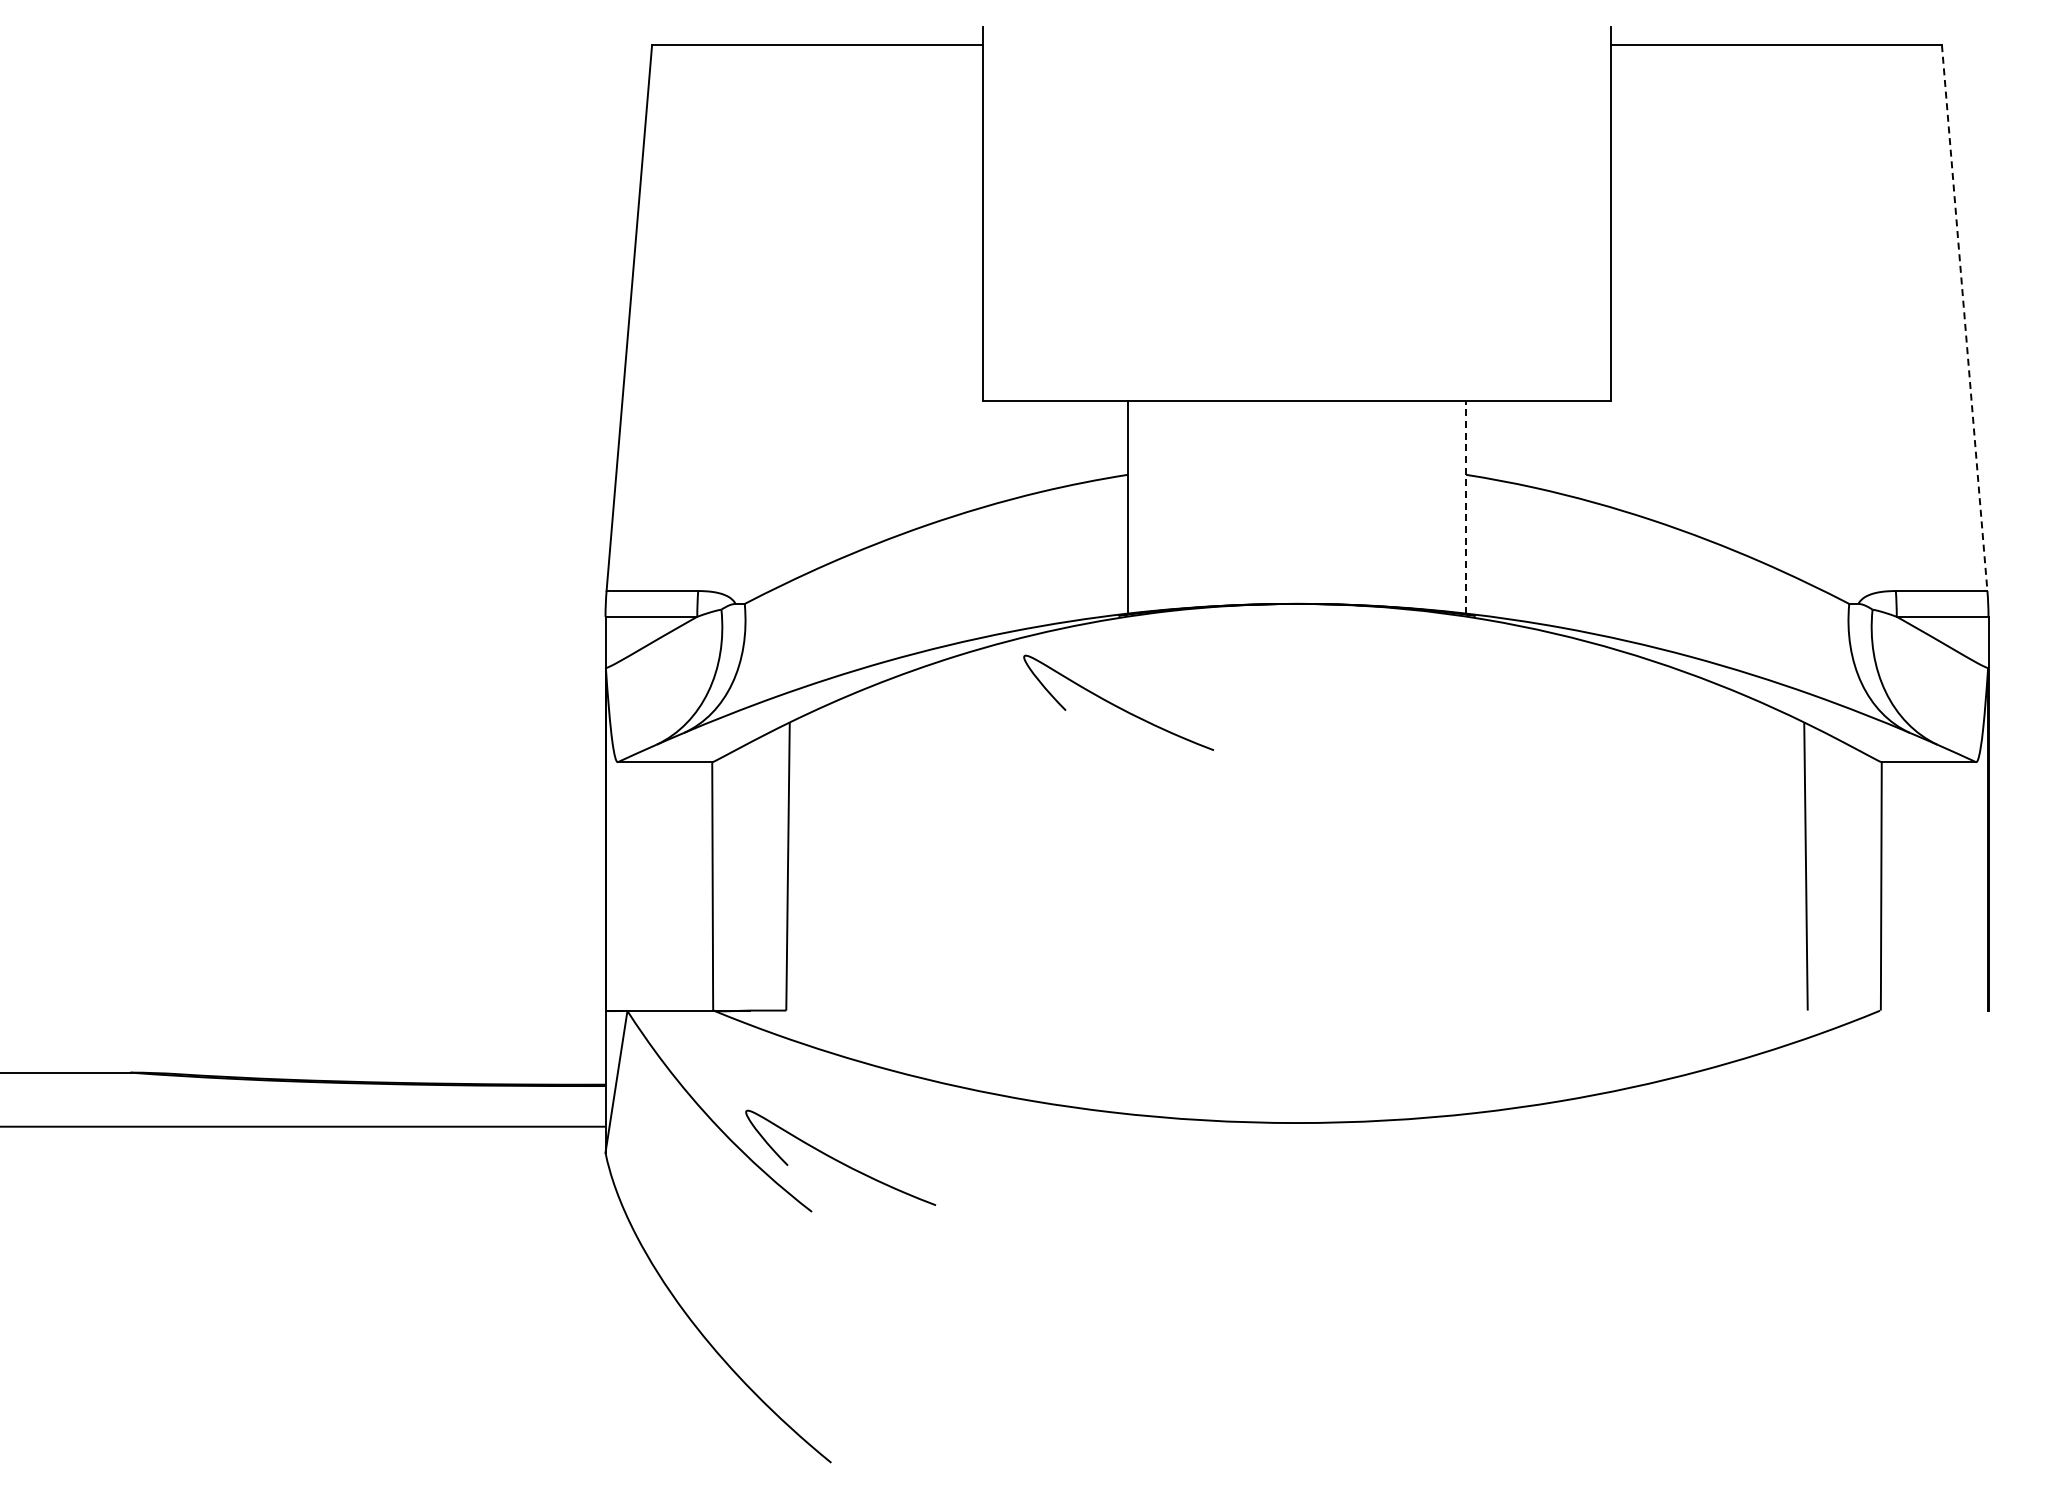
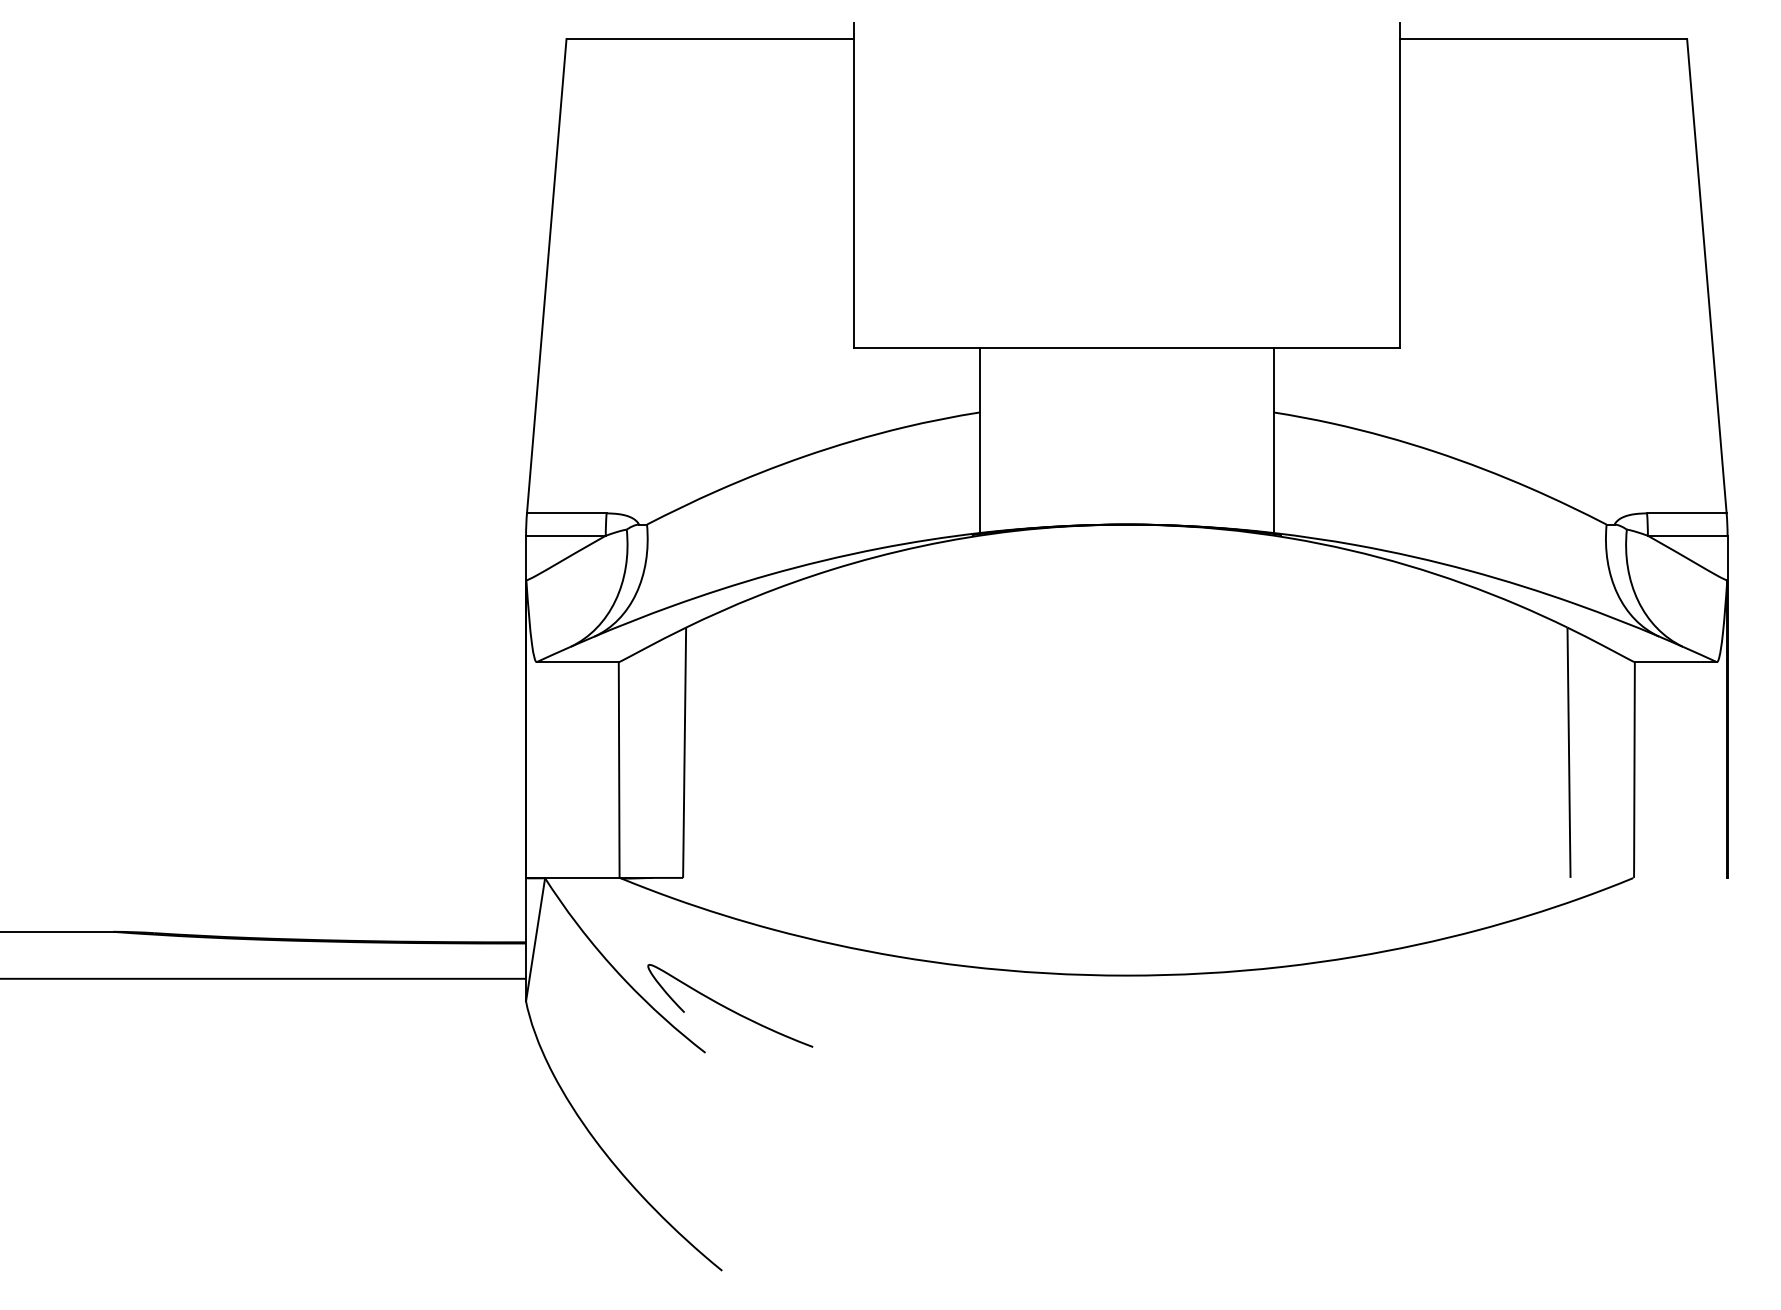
line: (1964, 318) -> (1706, 276), dashed -> solid
line: (1466, 507) -> (1274, 440), dashed -> solid
curve: (1117, 705) -> (970, 612), removed

